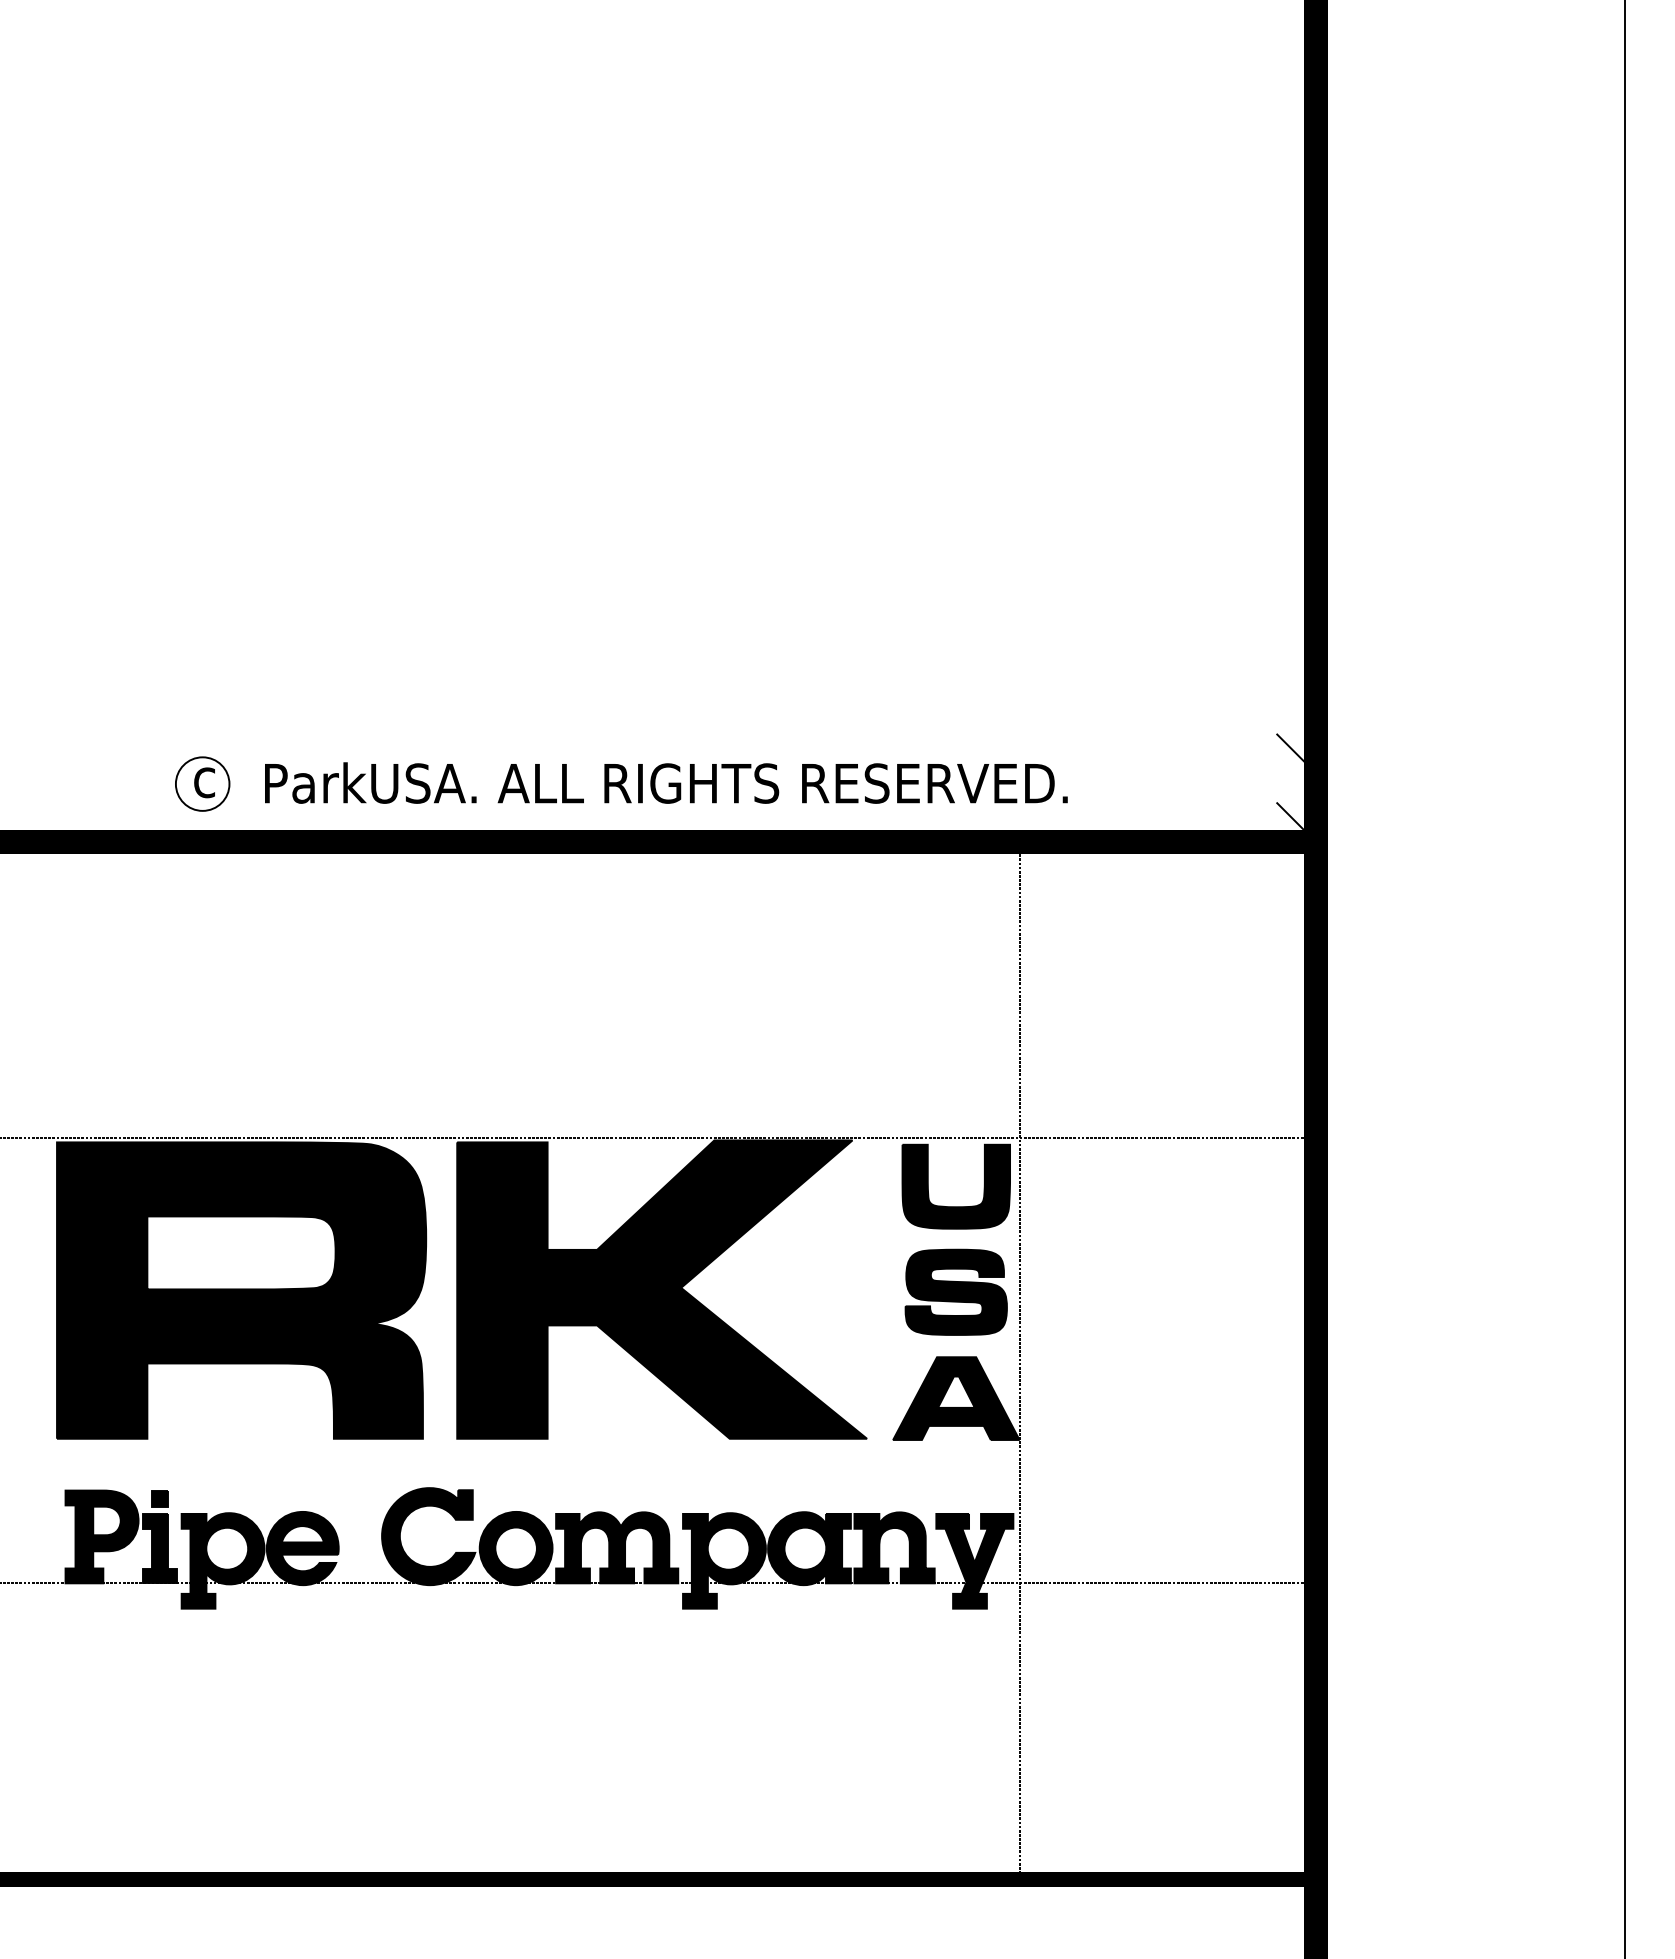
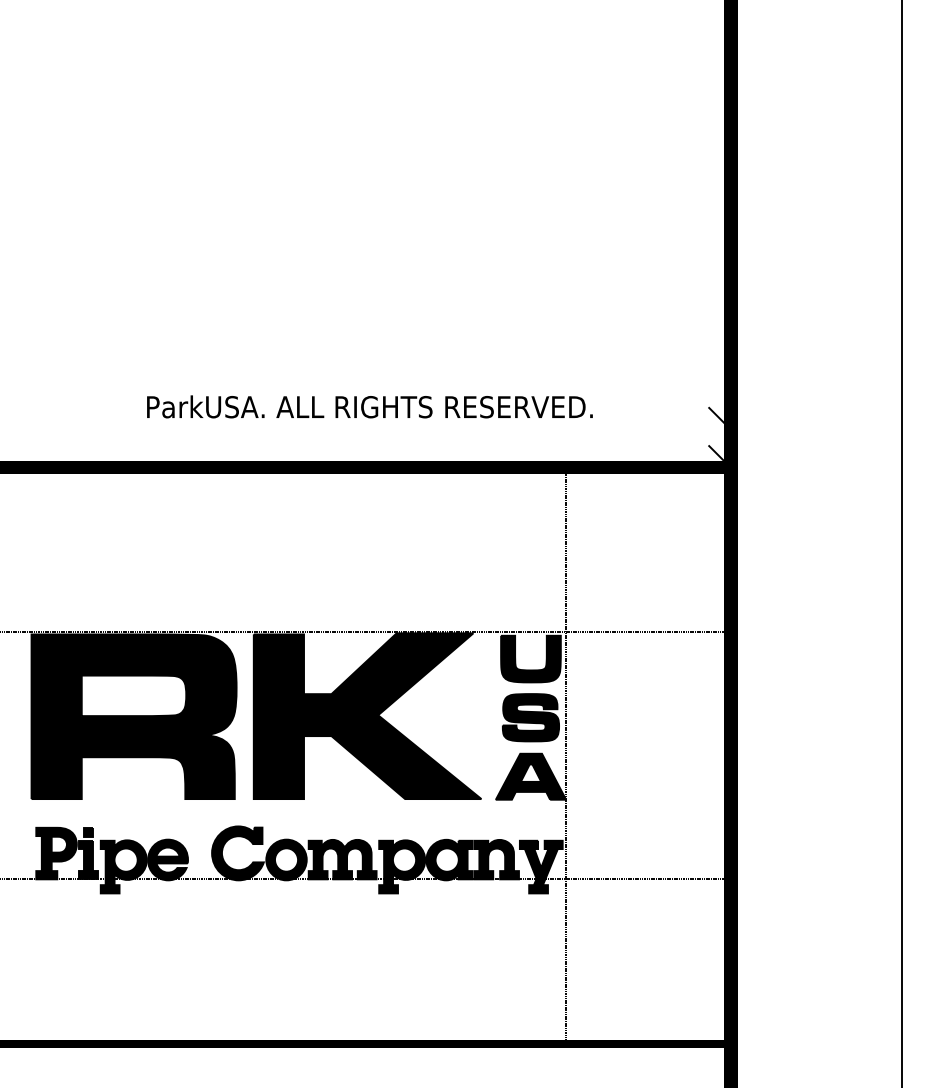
text: (665, 782) -> (369, 406), moved
part: (202, 784) -> (112, 435), removed

